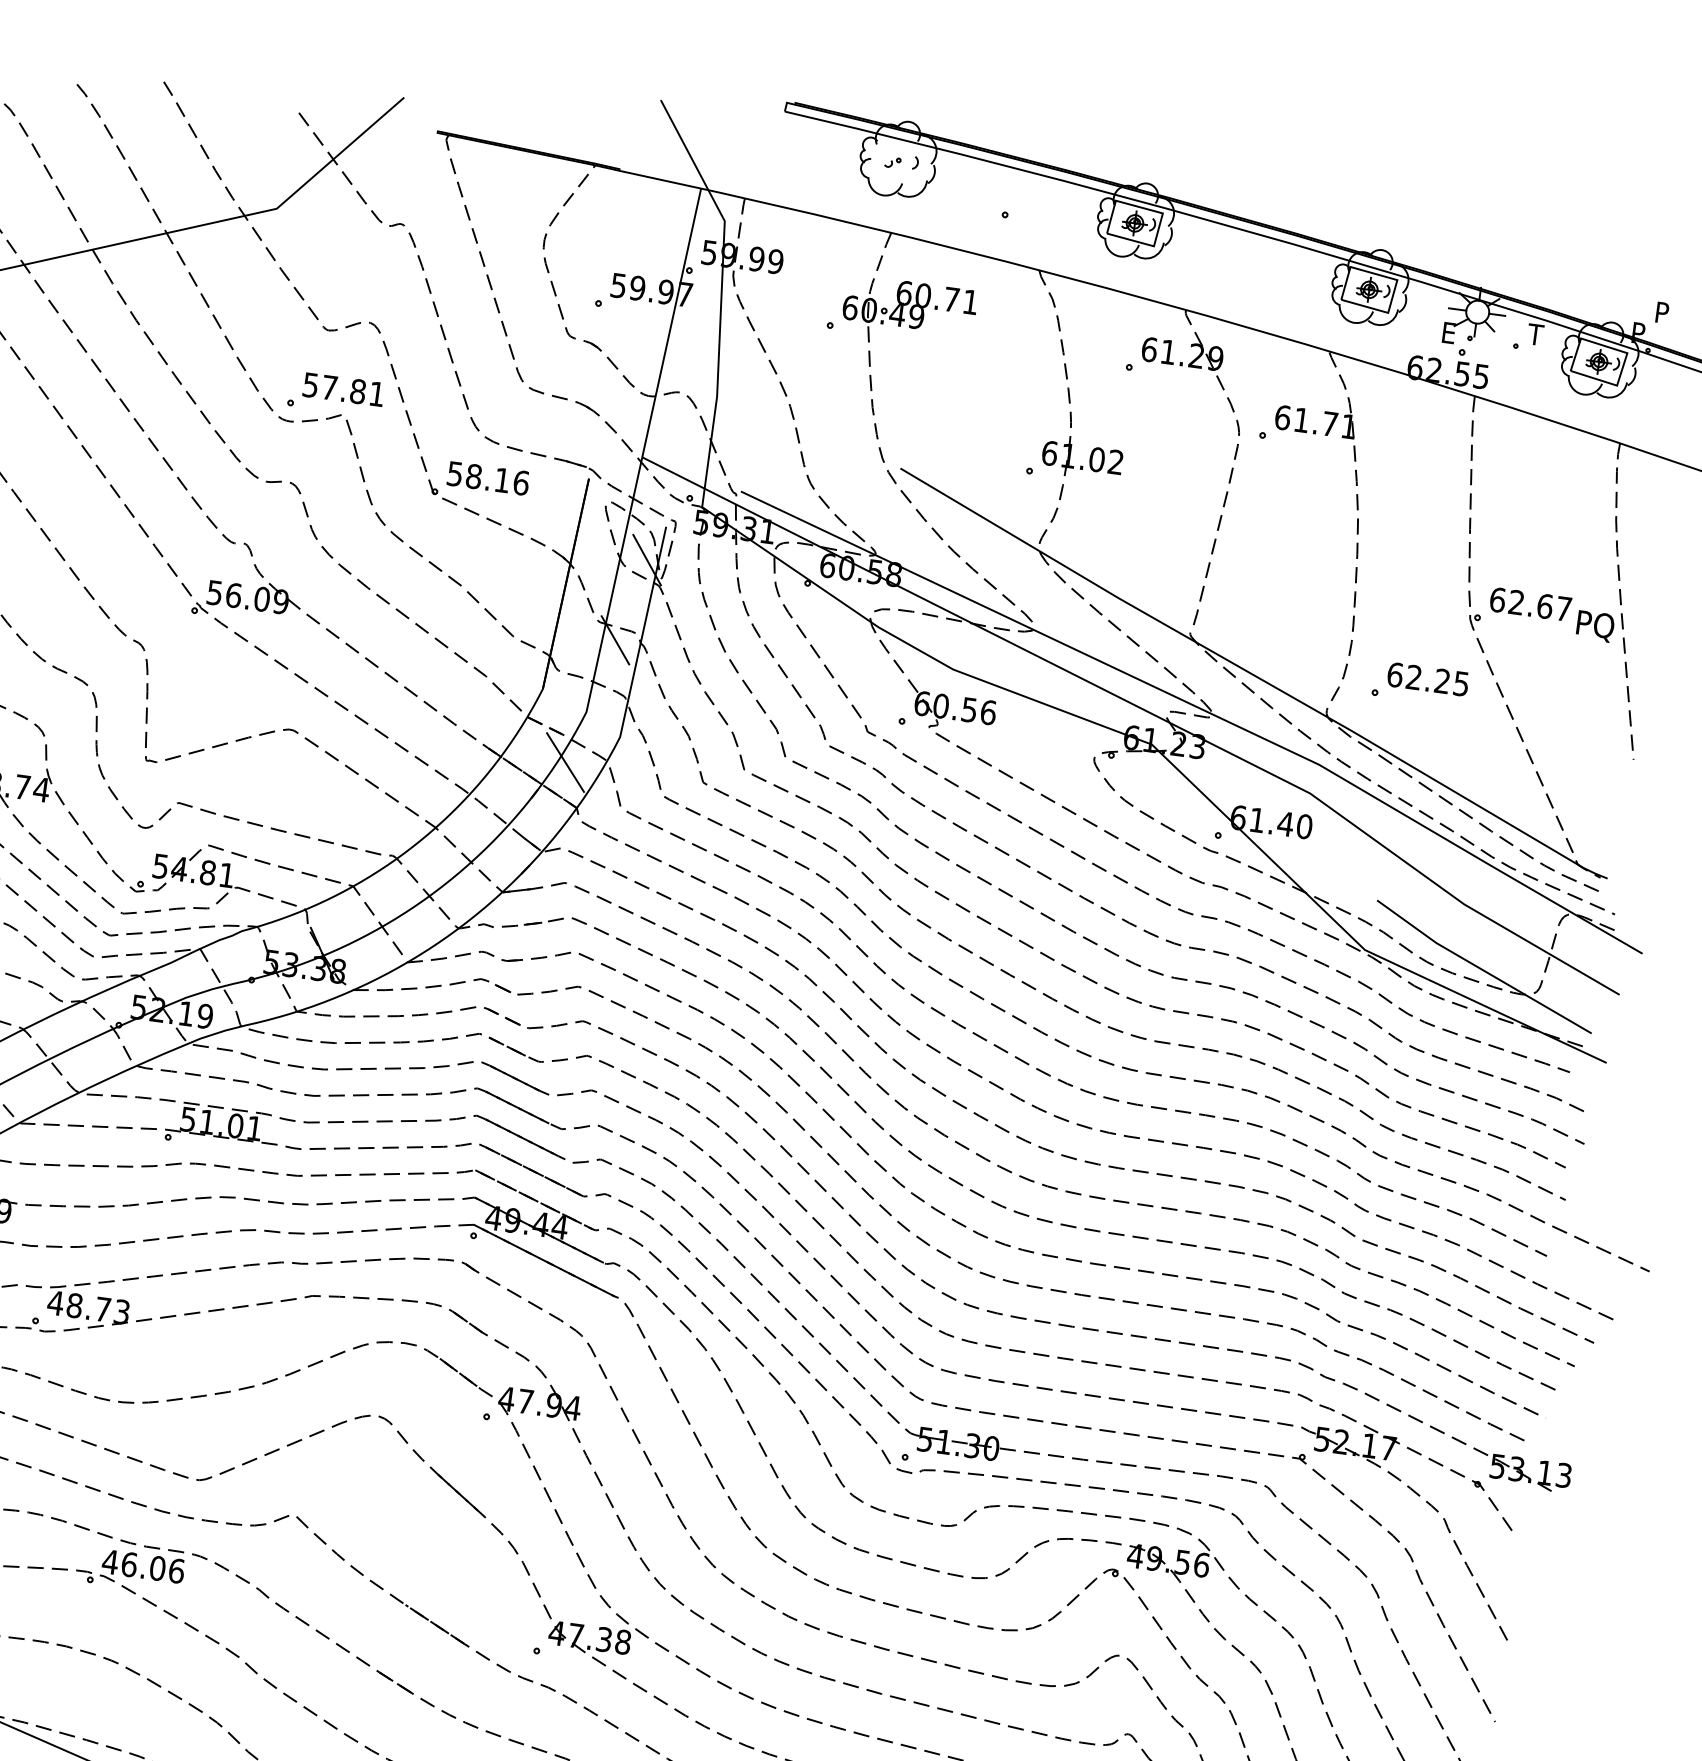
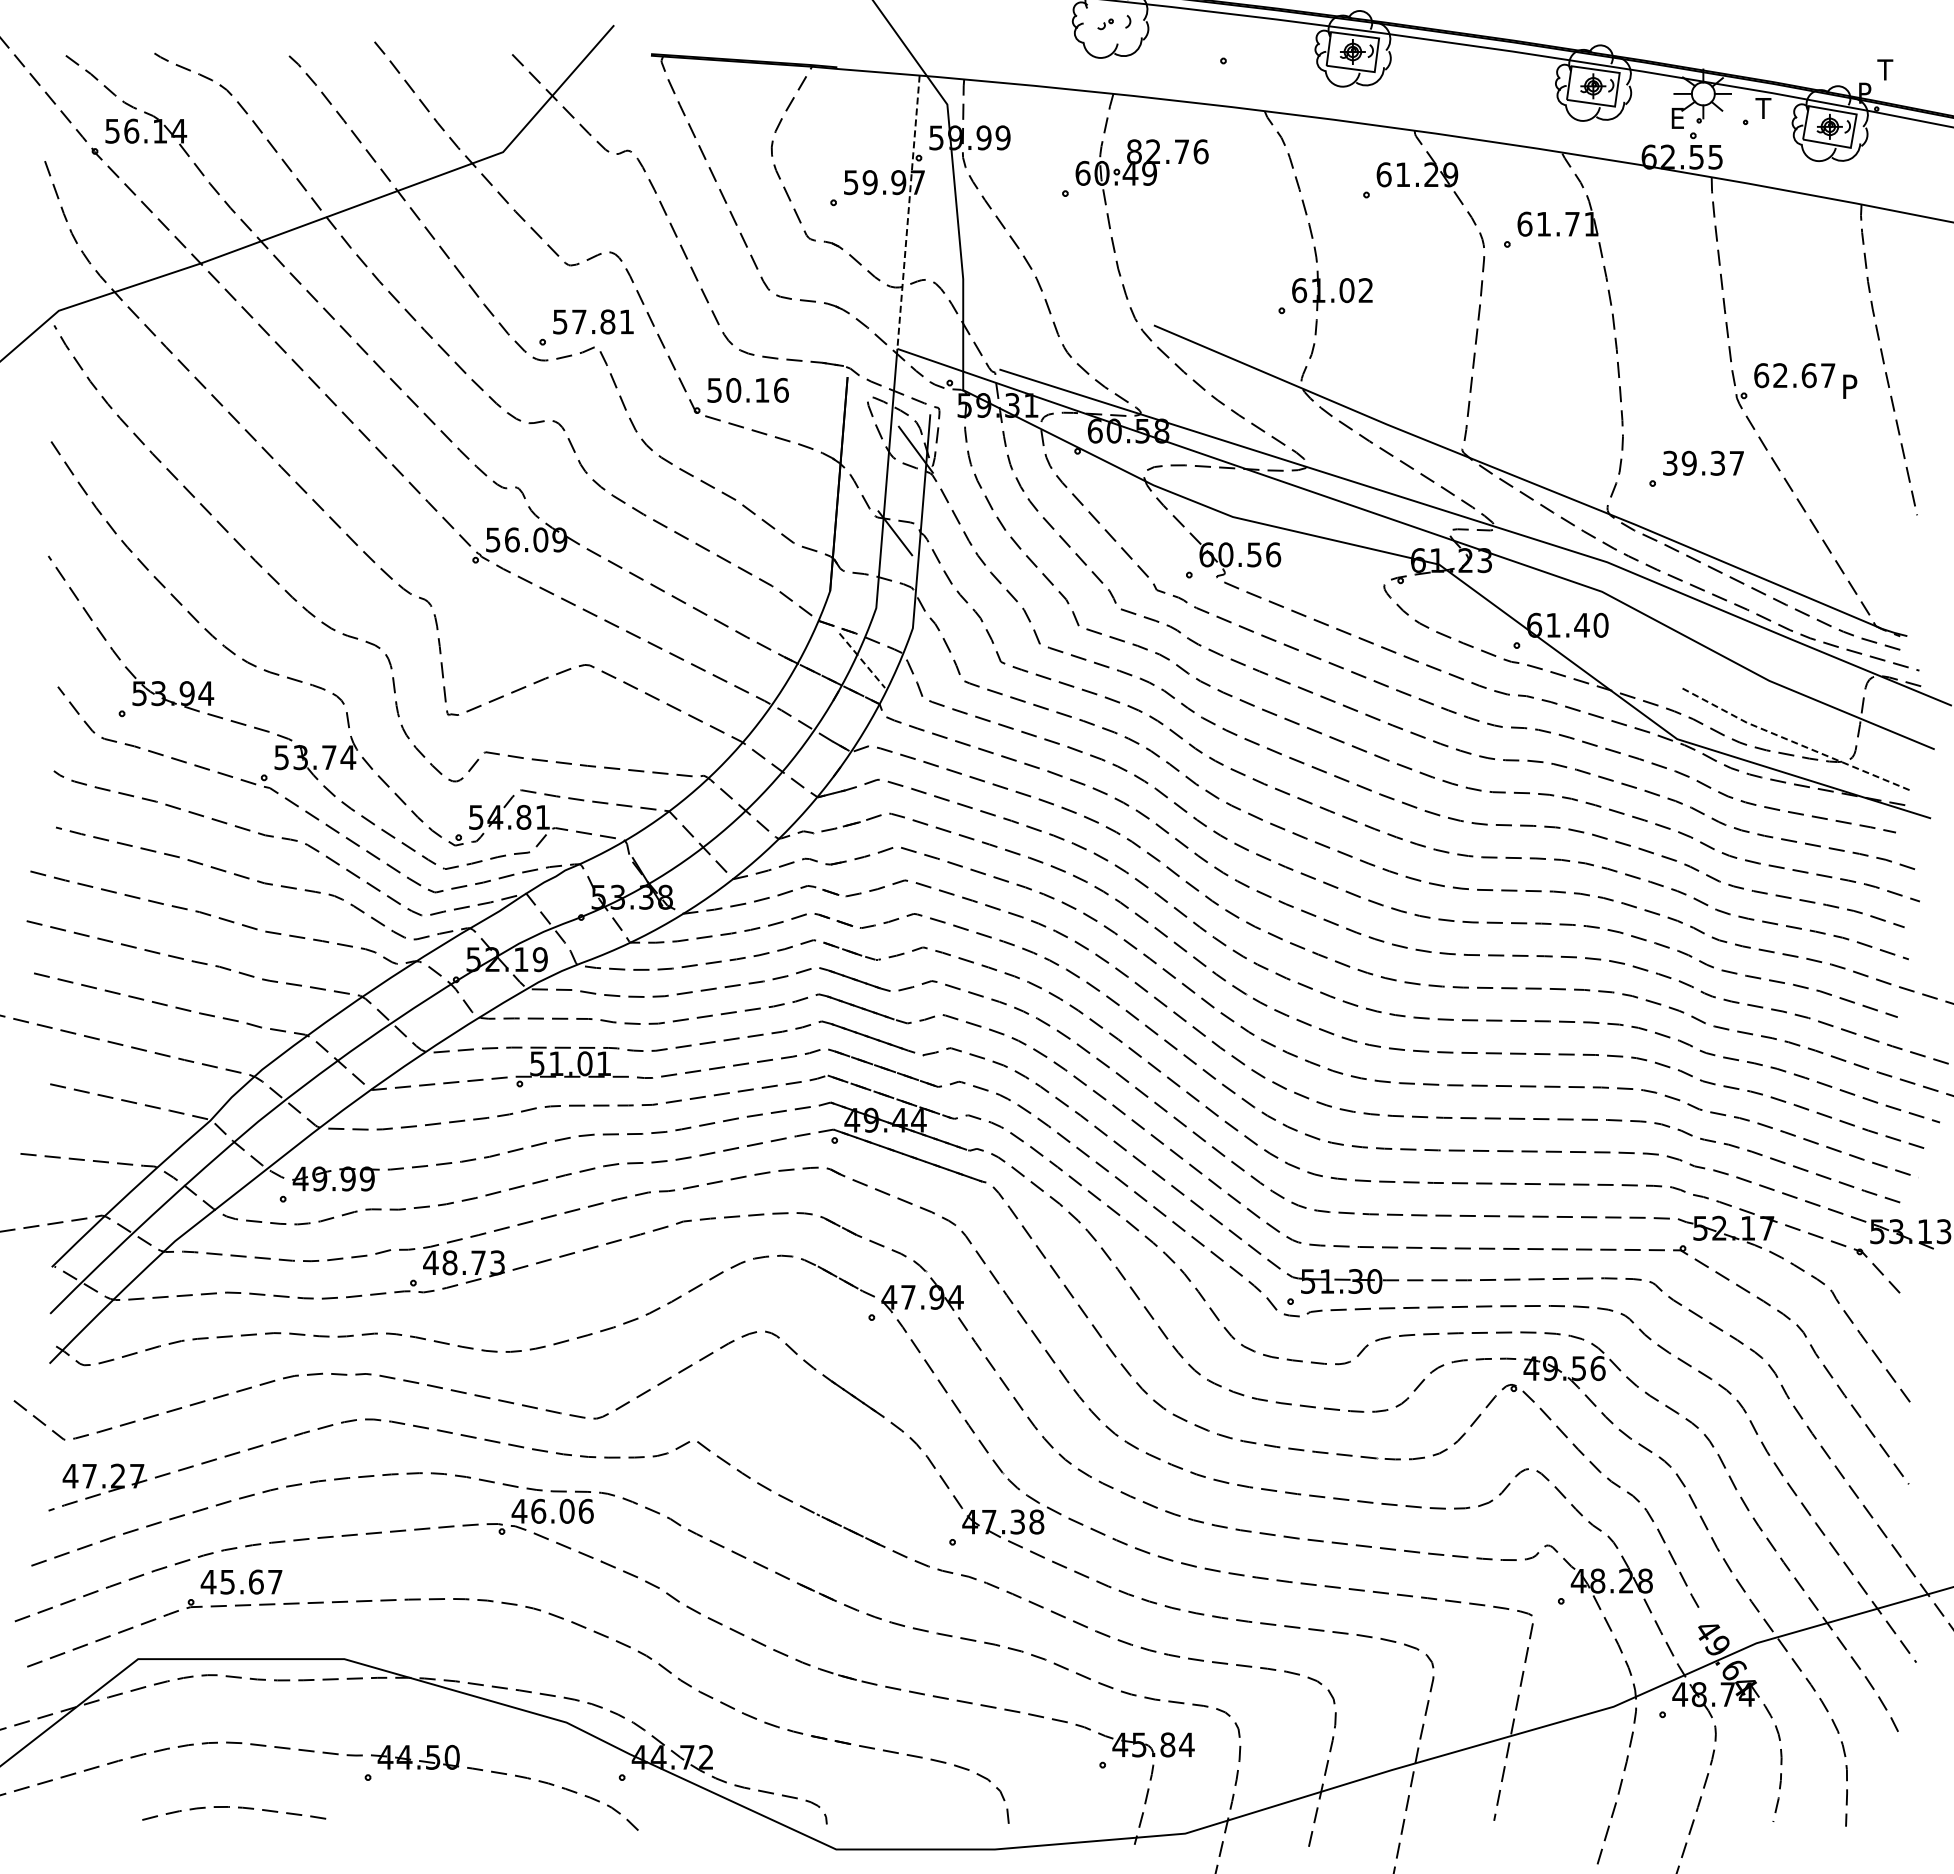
text: (937, 297) -> (1167, 151), 60.71 -> 82.76
text: (1662, 312) -> (1885, 69), P -> T
line: (671, 323) -> (908, 212), solid -> dashed
text: (473, 476) -> (733, 390), 58.16 -> 50.16
text: (1604, 627) -> (1870, 388), PQ -> P
text: (1428, 678) -> (1703, 462), 62.25 -> 39.37
line: (565, 762) -> (862, 660), solid -> dashed
line: (1482, 969) -> (1795, 742), solid -> dashed

